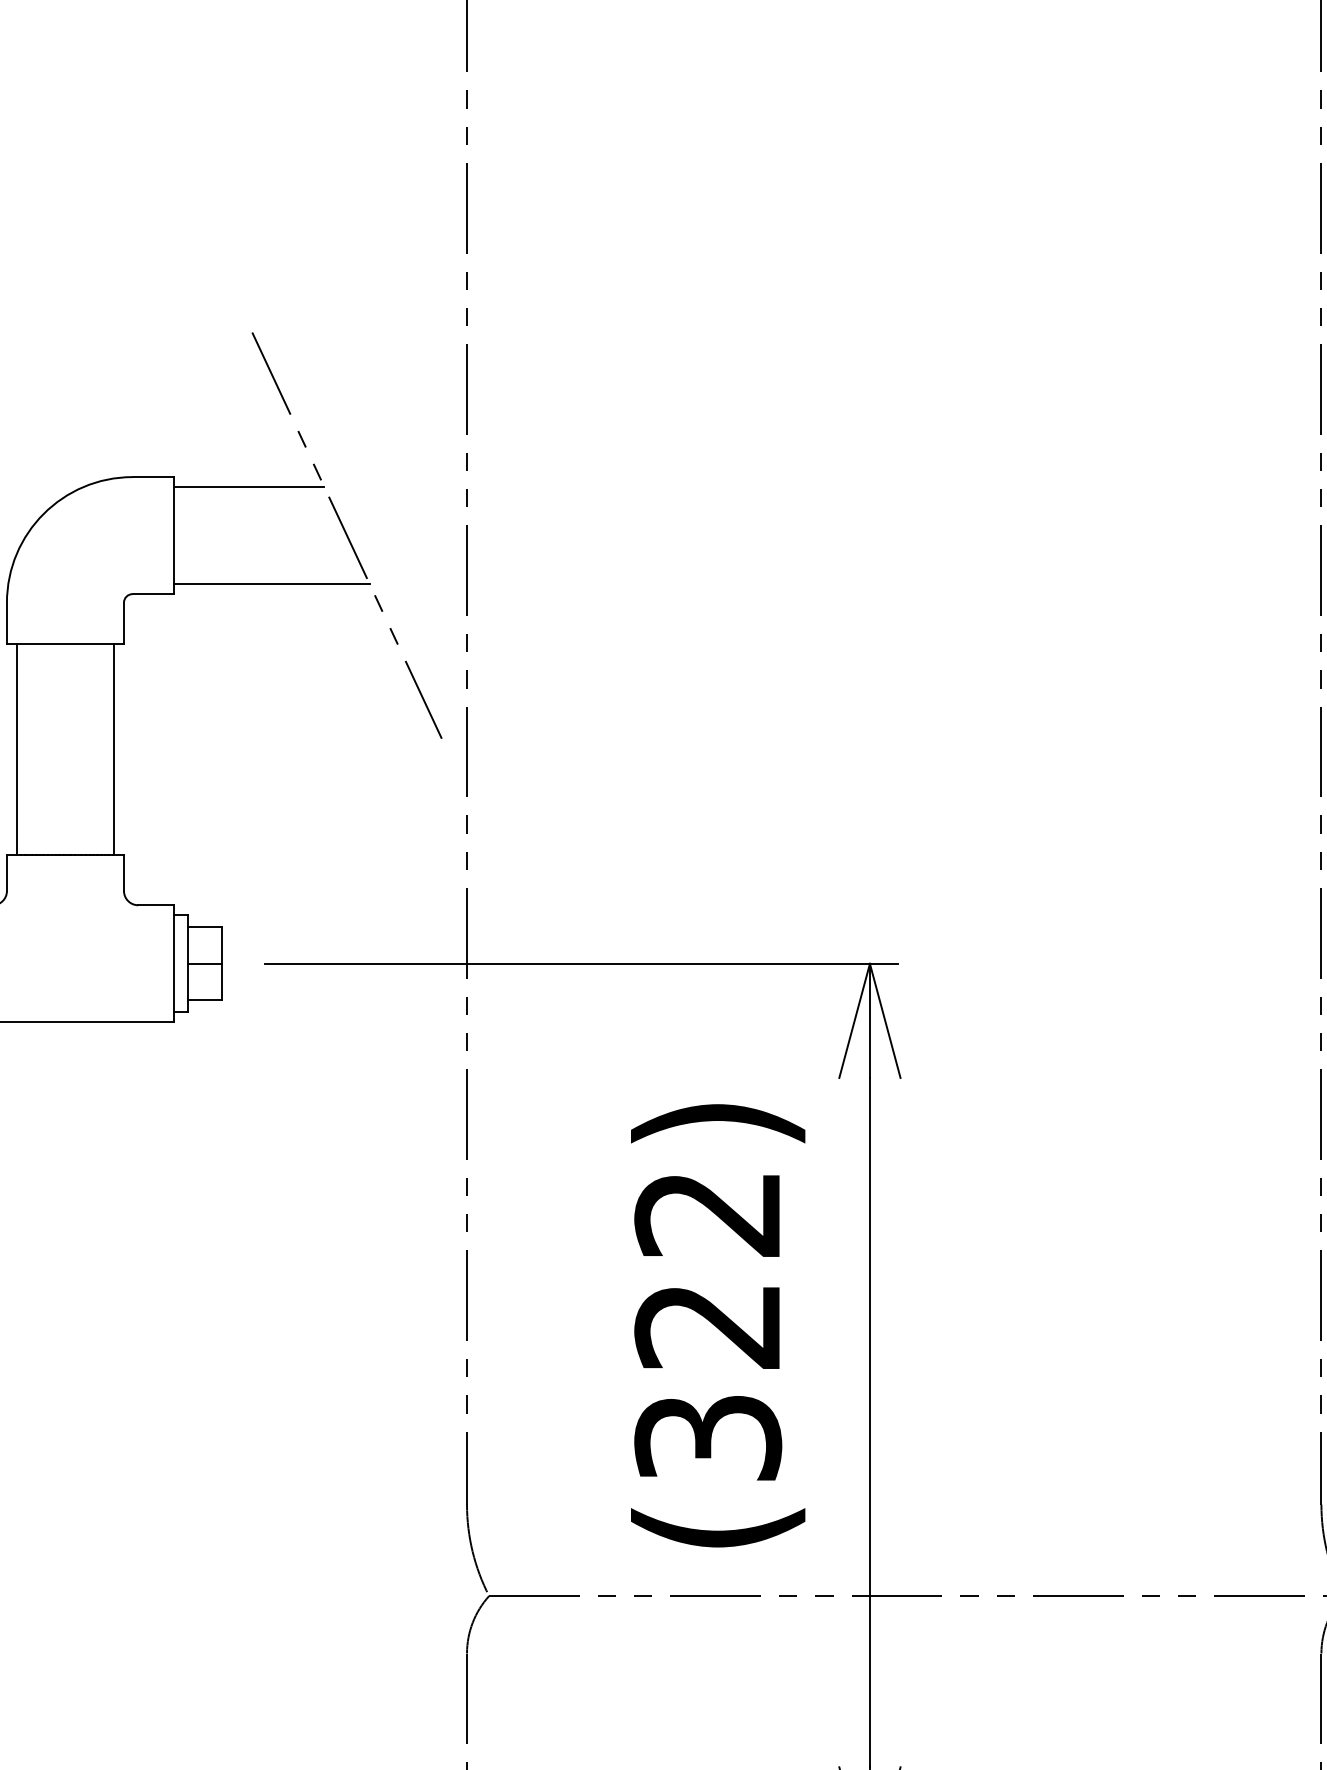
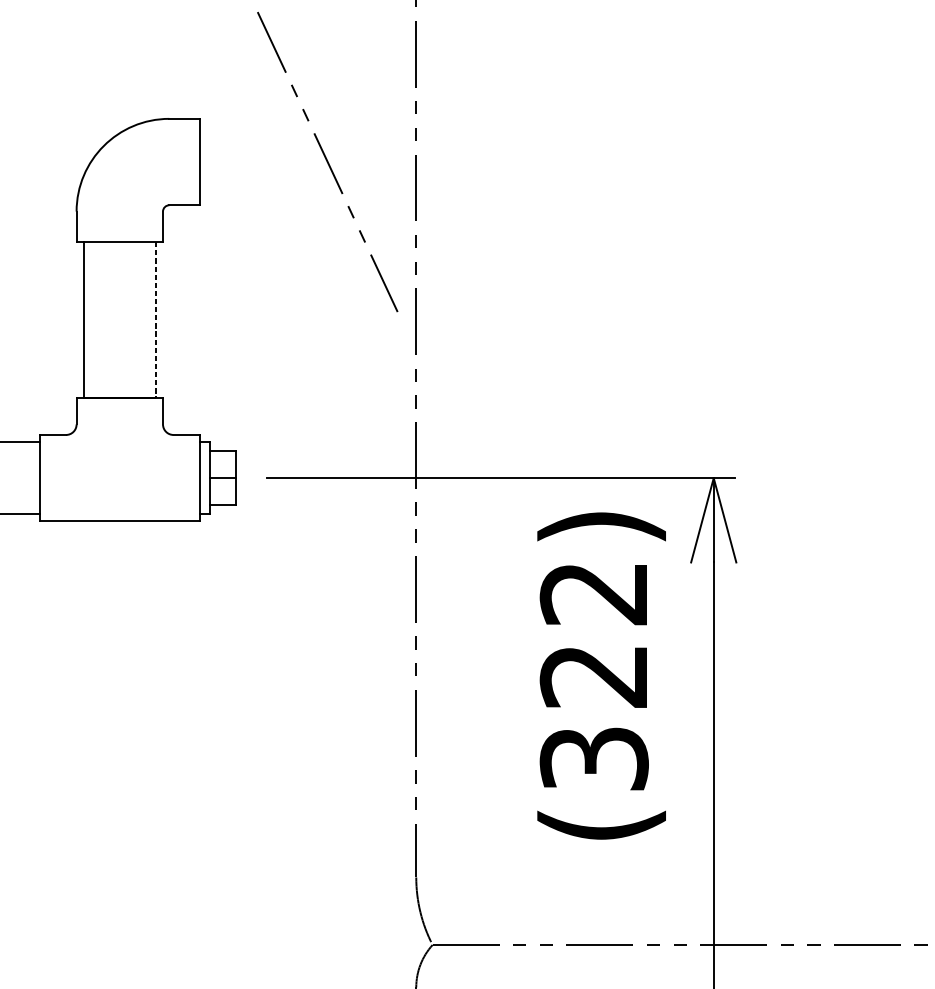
line: (248, 487) -> (254, 126), removed
line: (271, 584) -> (271, 198), removed
line: (114, 749) -> (156, 319), solid -> dashed
text: (718, 1325) -> (601, 675), moved

